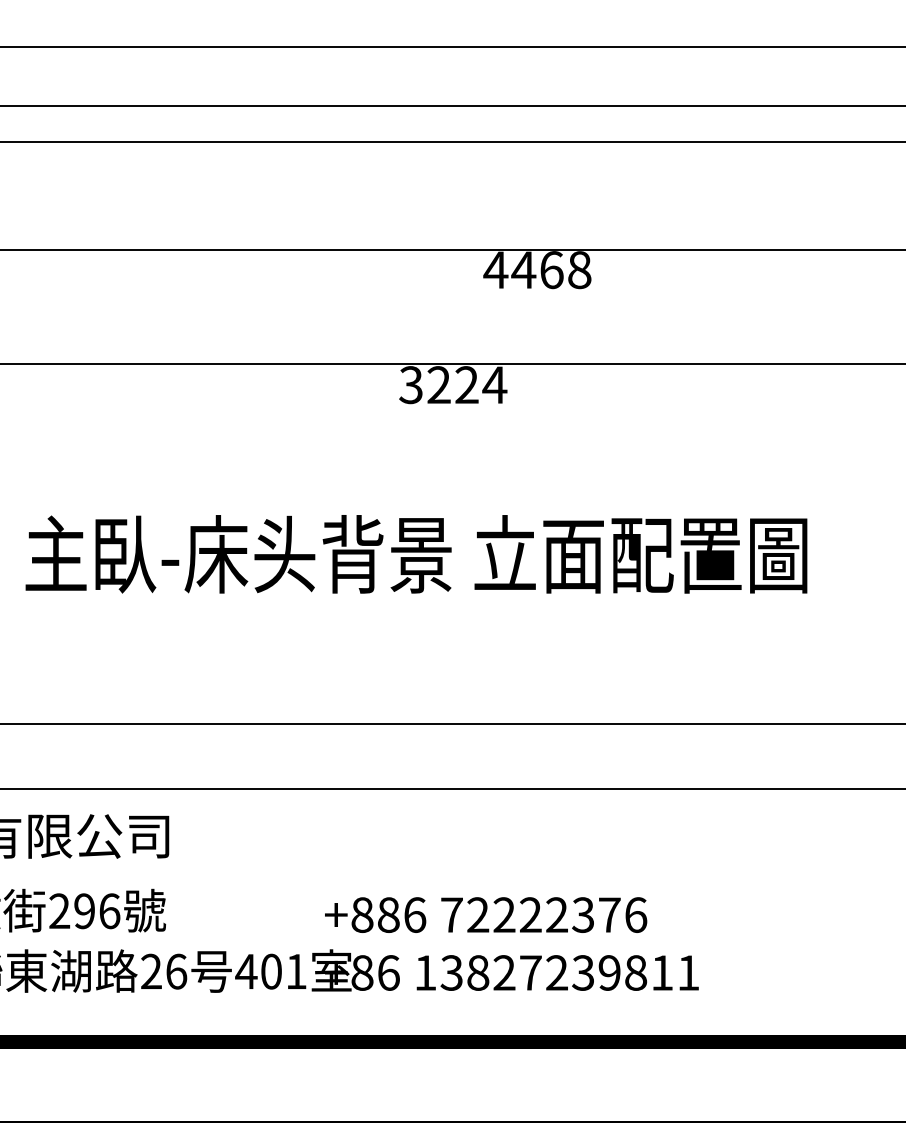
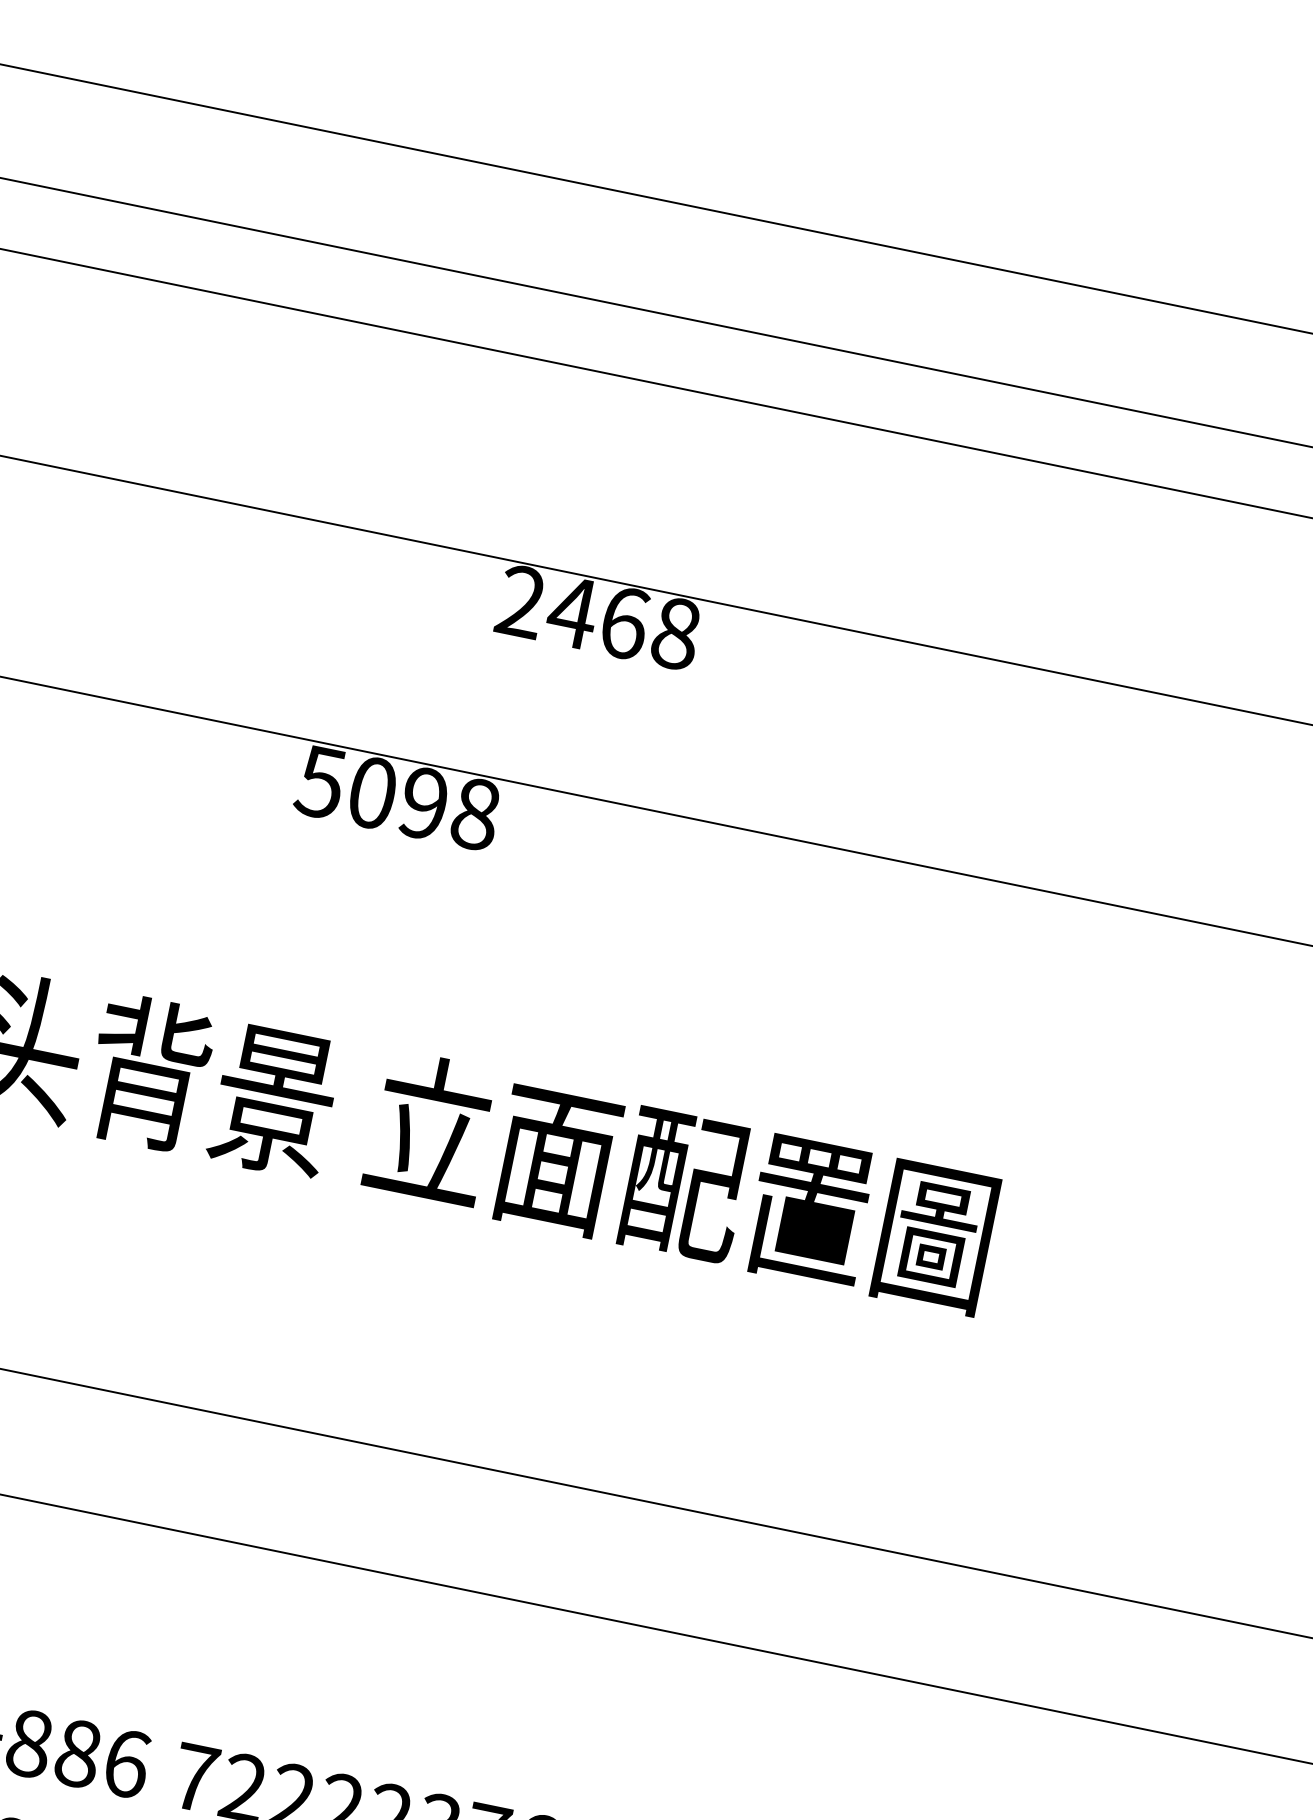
text: (495, 269) -> (520, 600), 4468 -> 2468
text: (453, 385) -> (398, 799), 3224 -> 5098

